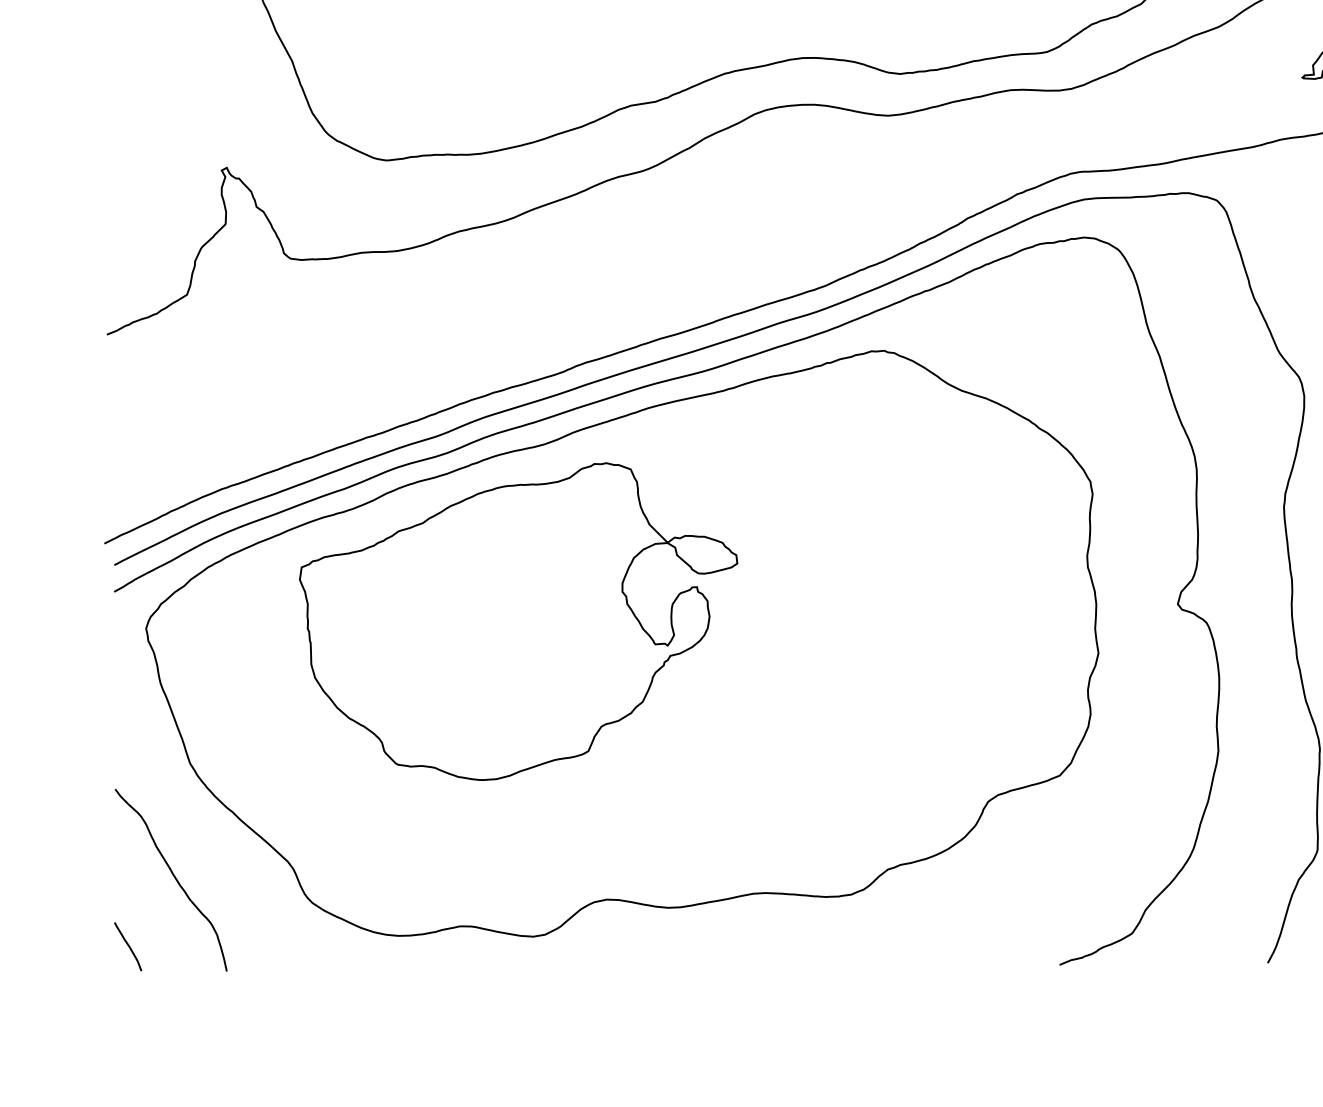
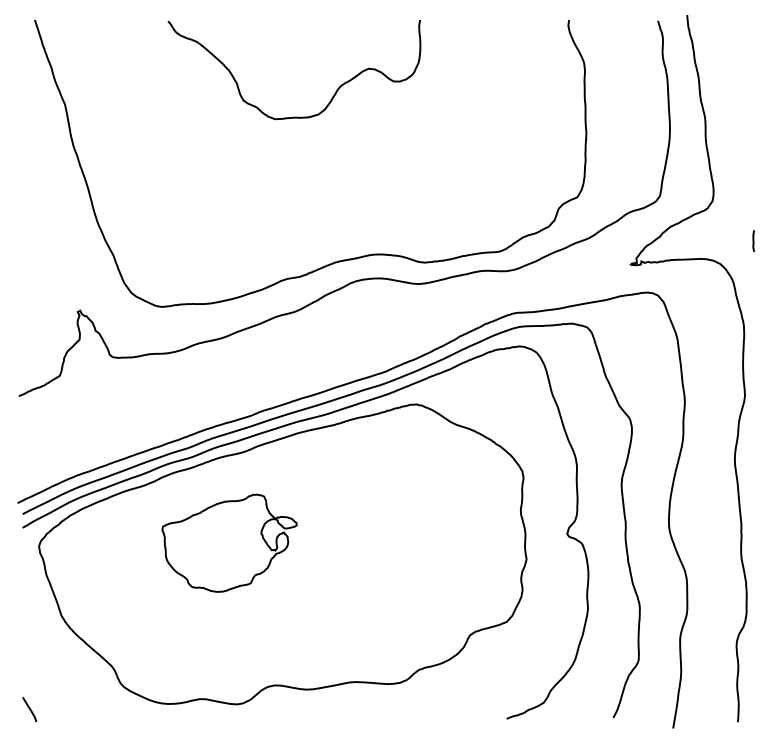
part: (518, 622) -> (229, 543), size x0.6
curve: (174, 880) -> (53, 675), removed

